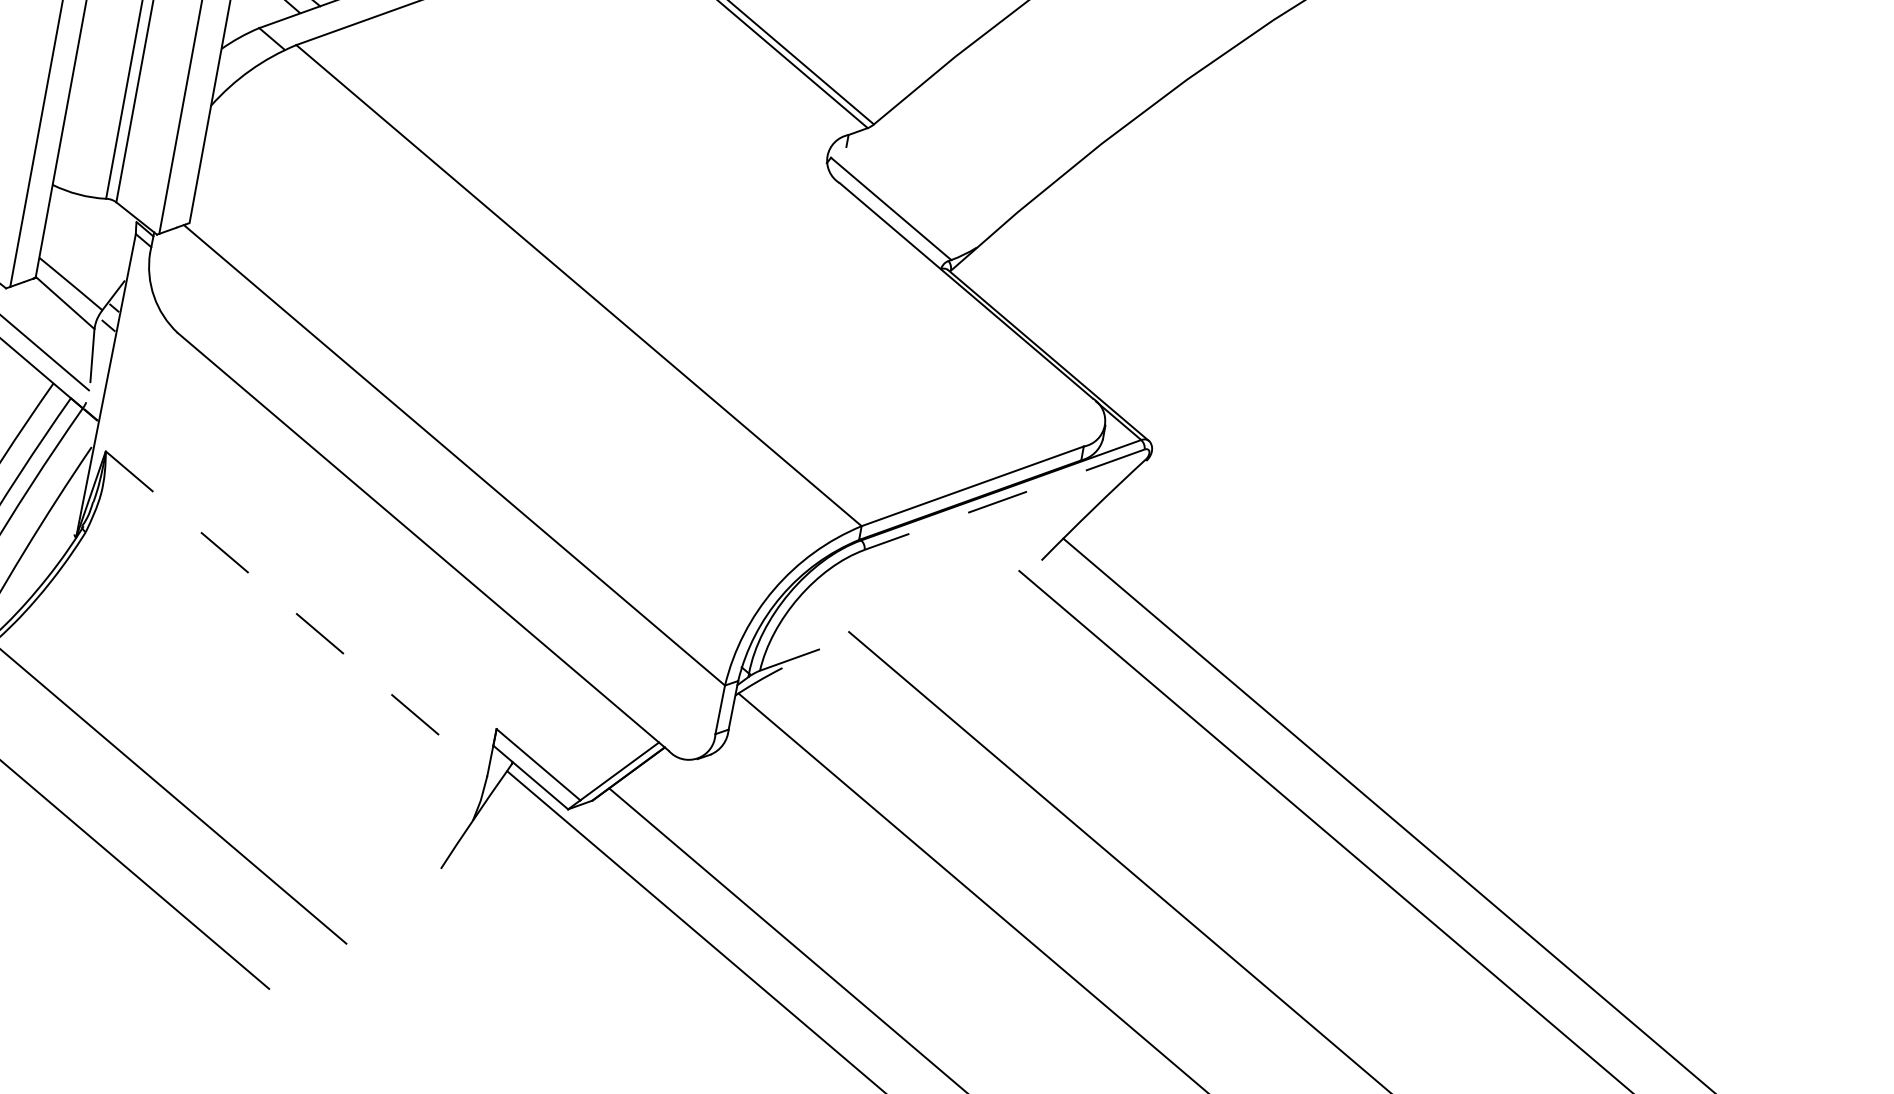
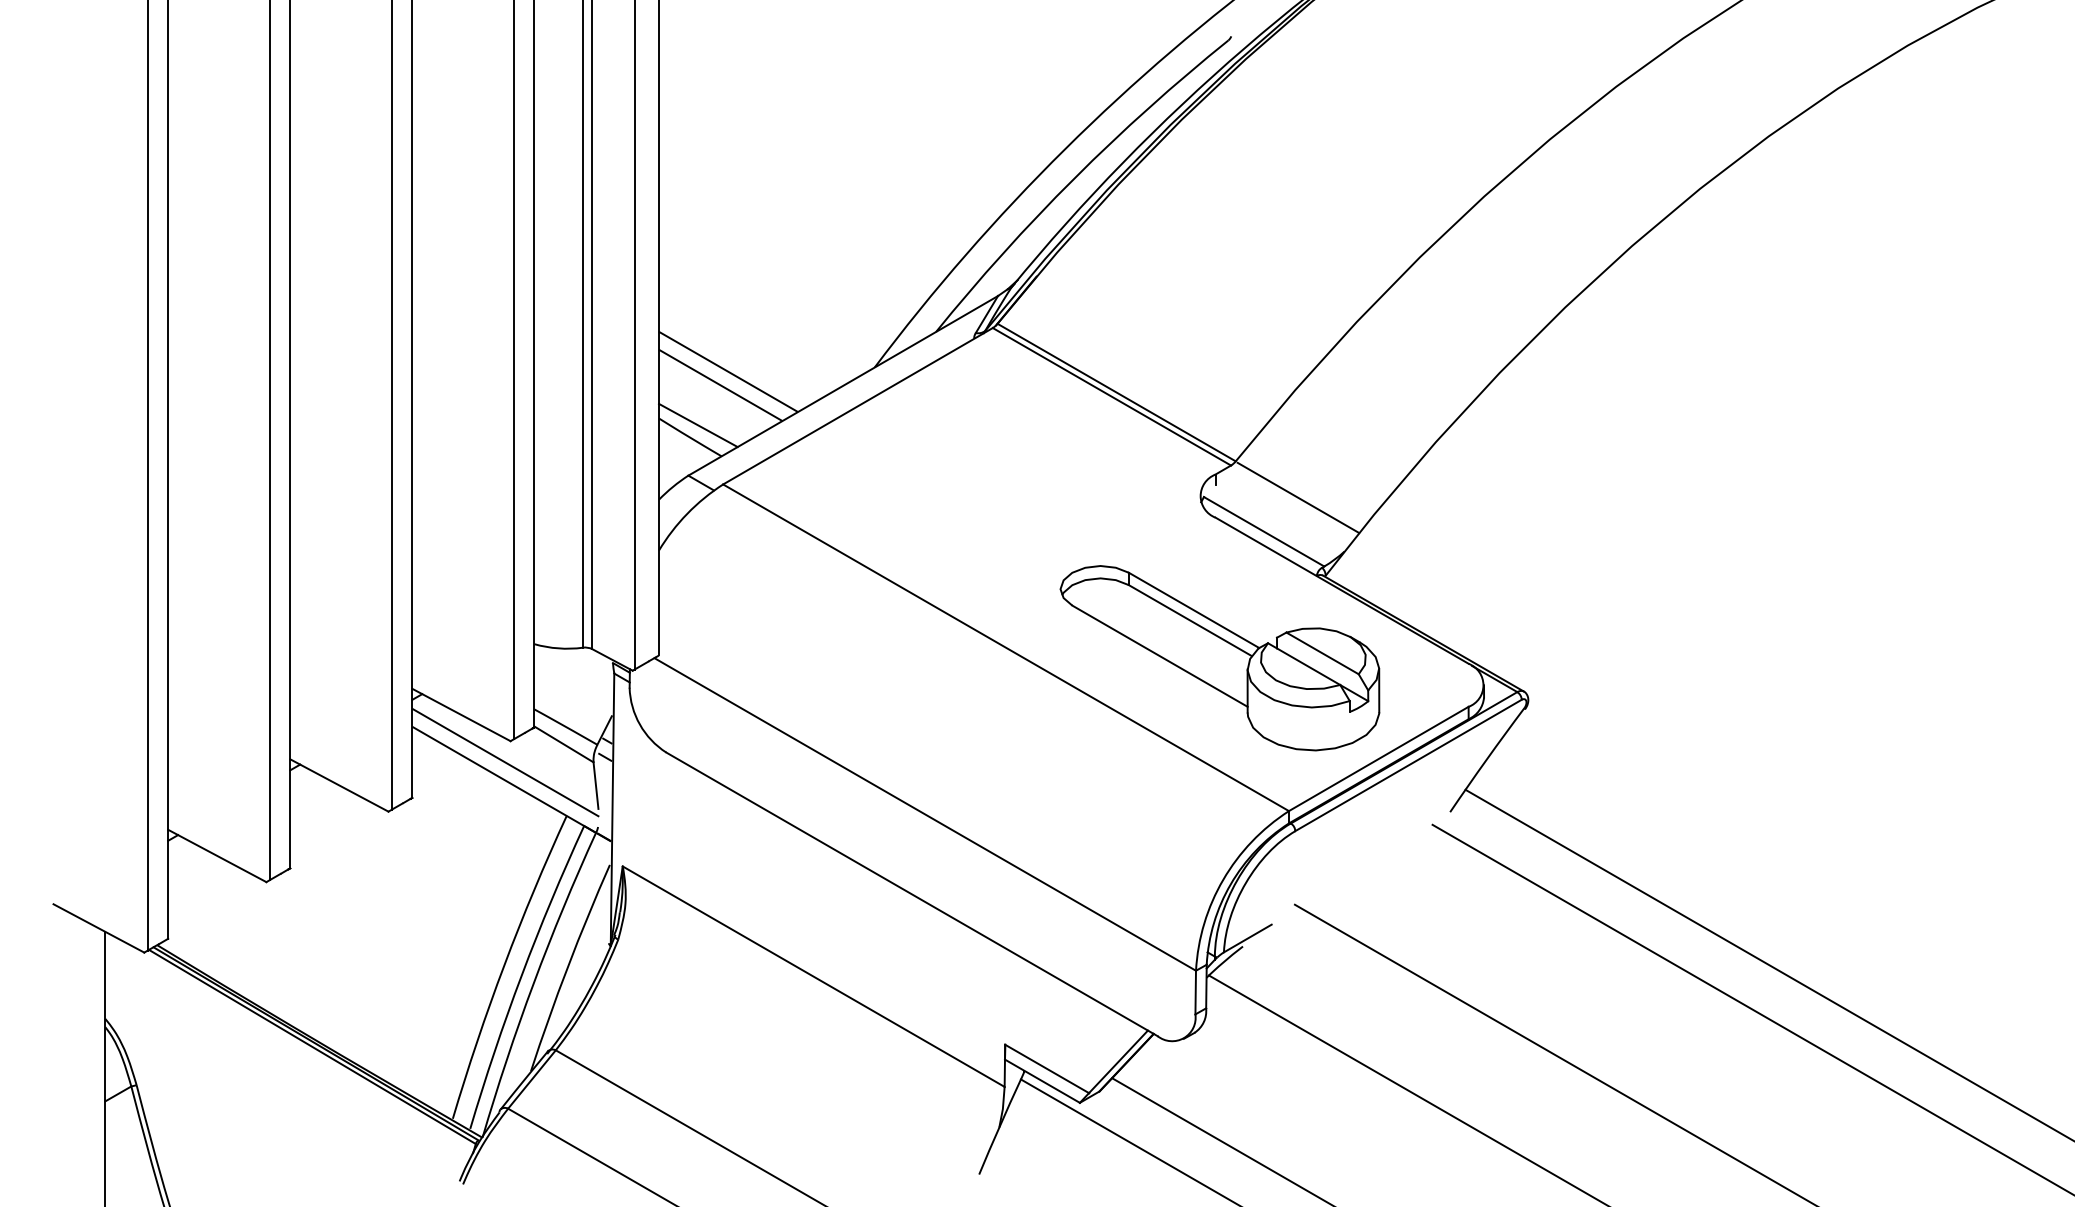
line: (936, 177) -> (1298, 497), added
part: (815, 341) -> (1219, 658), added
line: (1004, 499) -> (1408, 765), dashed -> solid
line: (297, 613) -> (814, 976), dashed -> solid

